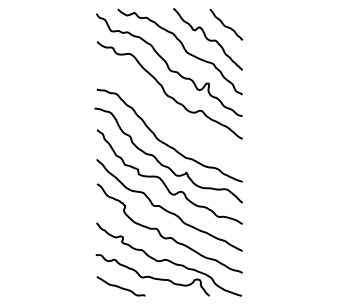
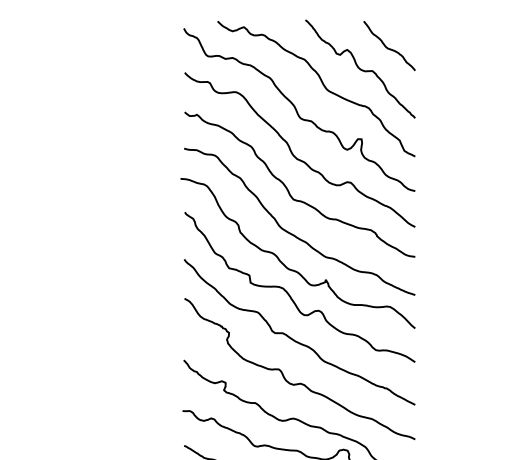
curve: (163, 115) -> (289, 189), added

